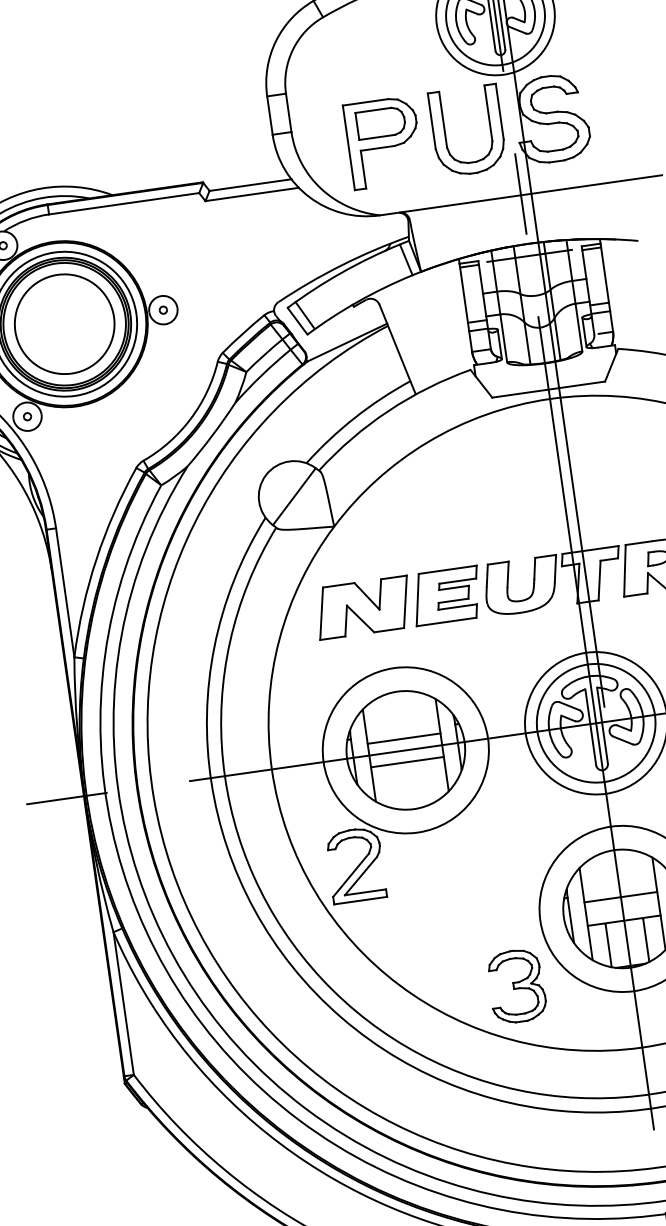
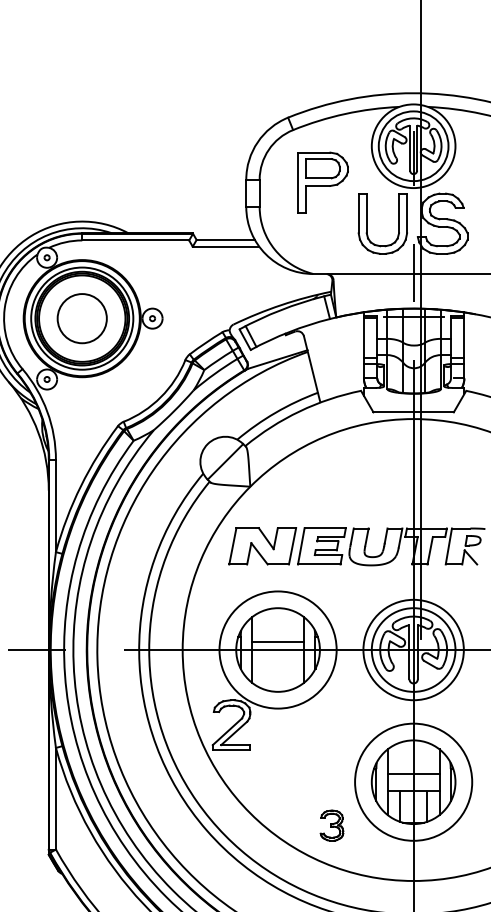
part: (382, 142) -> (322, 182), moved
circle: (64, 323) -> (82, 318), size x0.7
line: (406, 762) -> (277, 658), removed
part: (515, 986) -> (331, 825), size x0.6

